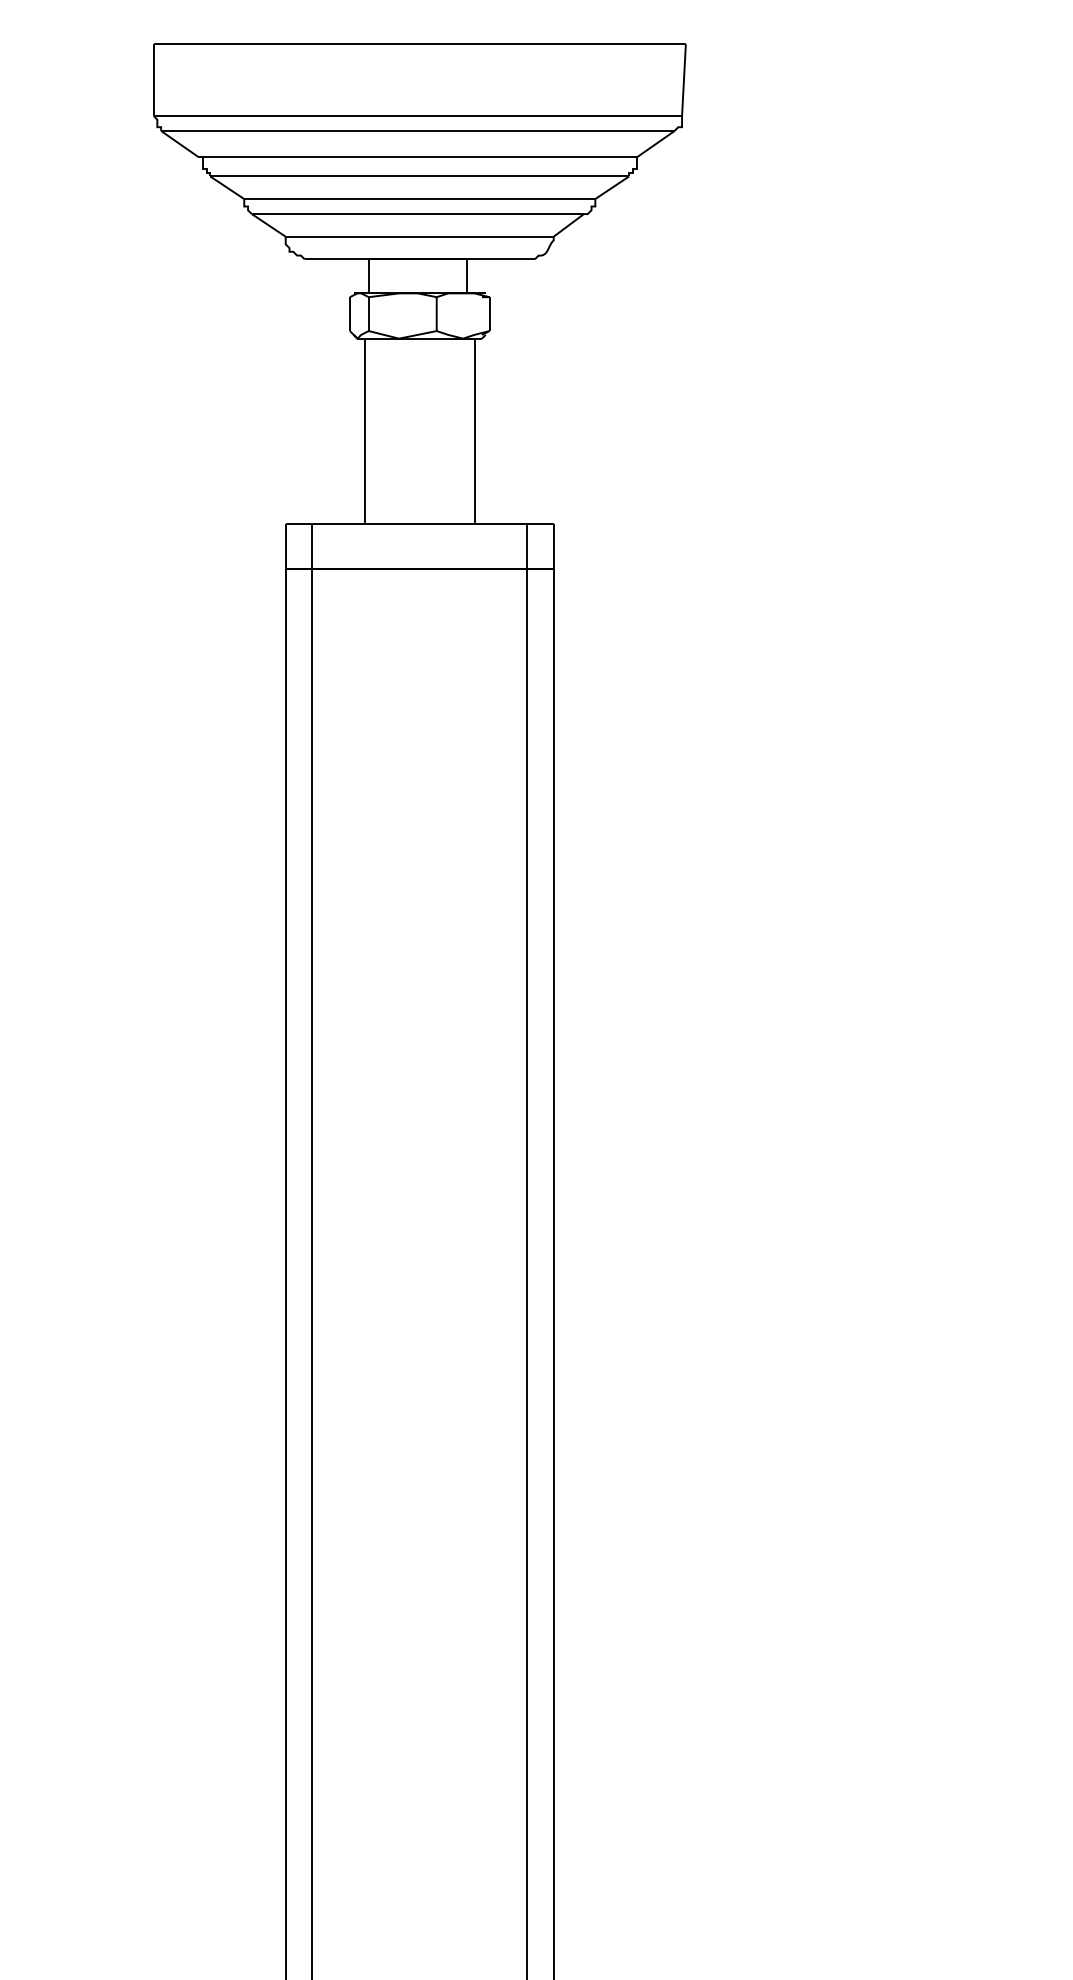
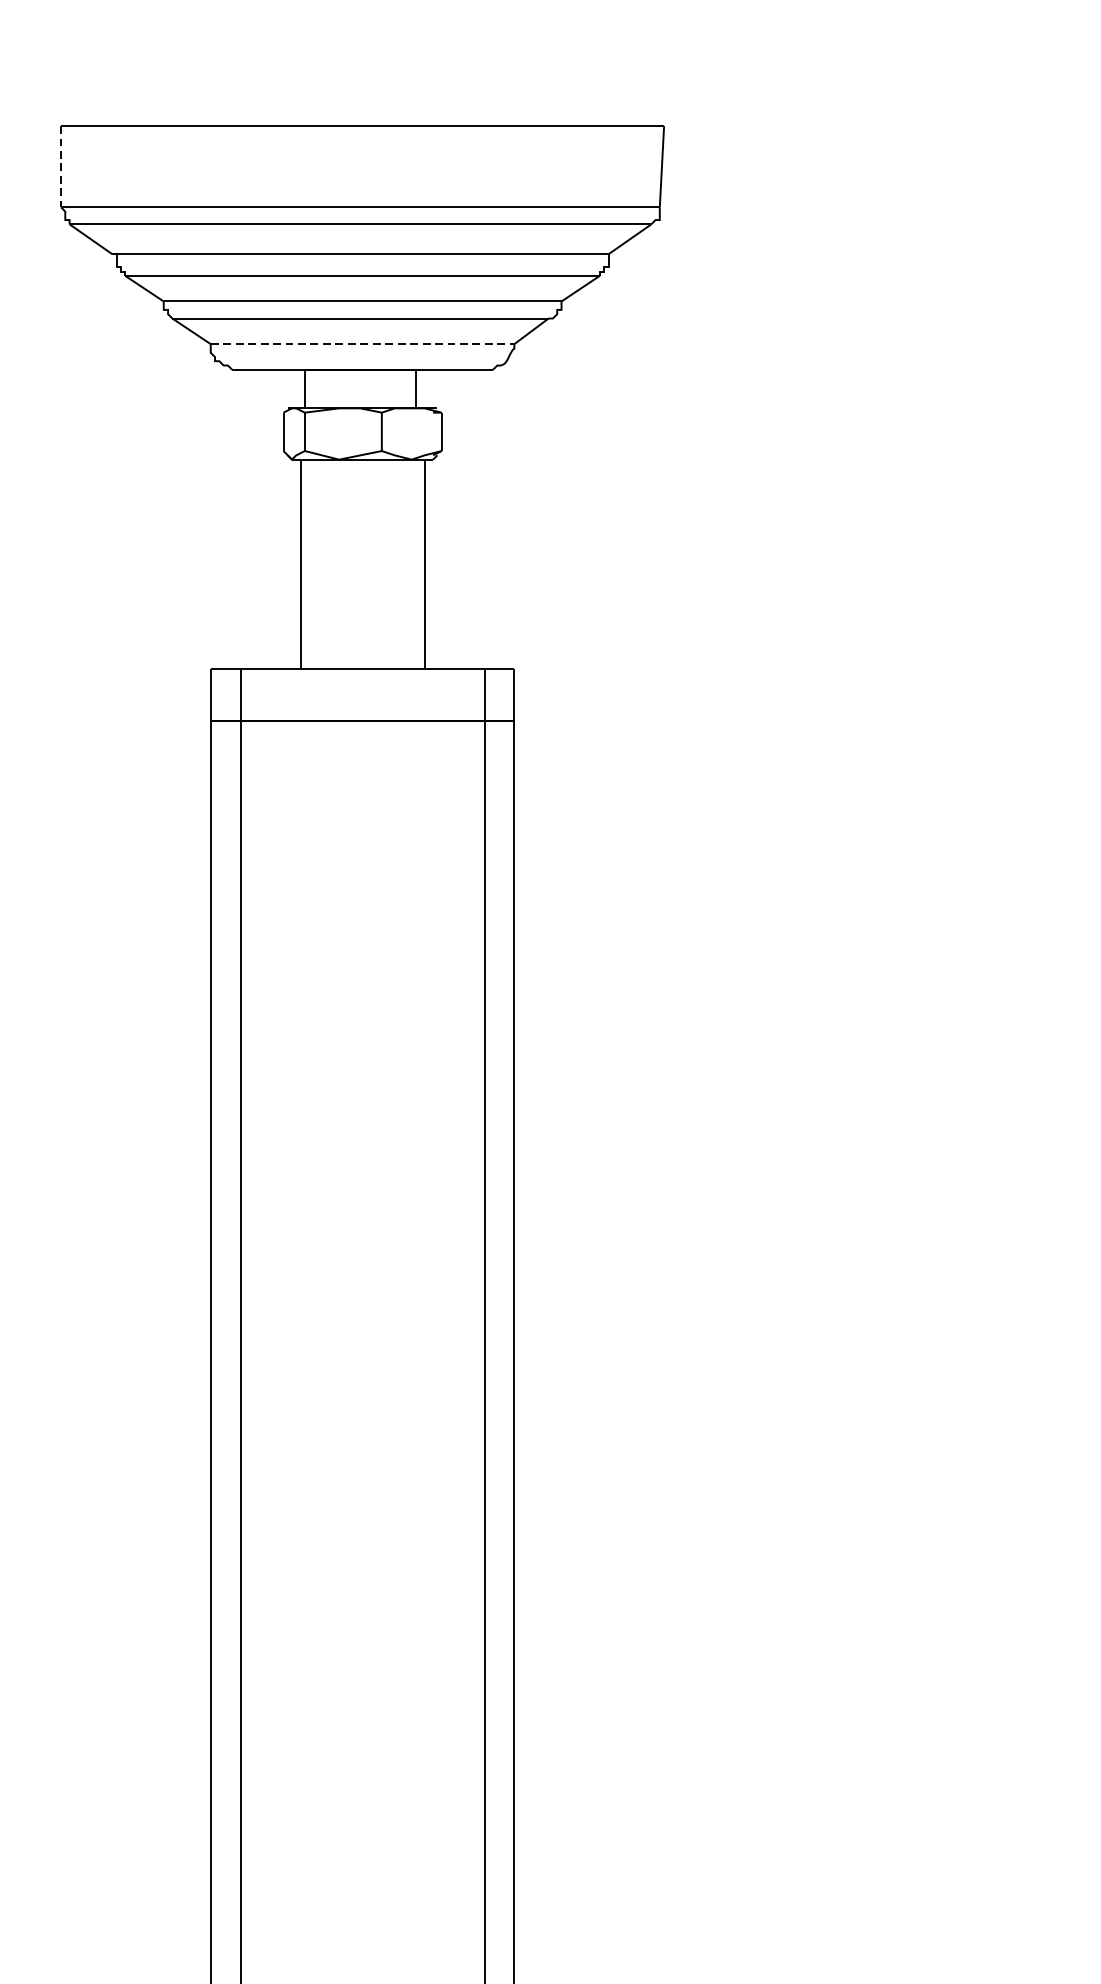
line: (153, 80) -> (60, 167), solid -> dashed
line: (420, 236) -> (363, 343), solid -> dashed

